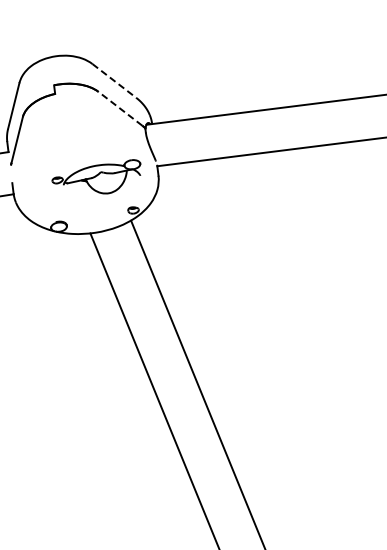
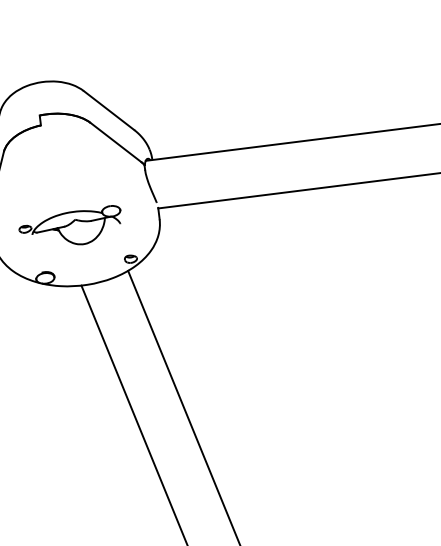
line: (114, 80) -> (109, 109), dashed -> solid
line: (120, 108) -> (115, 142), dashed -> solid
part: (96, 176) -> (70, 224), moved

